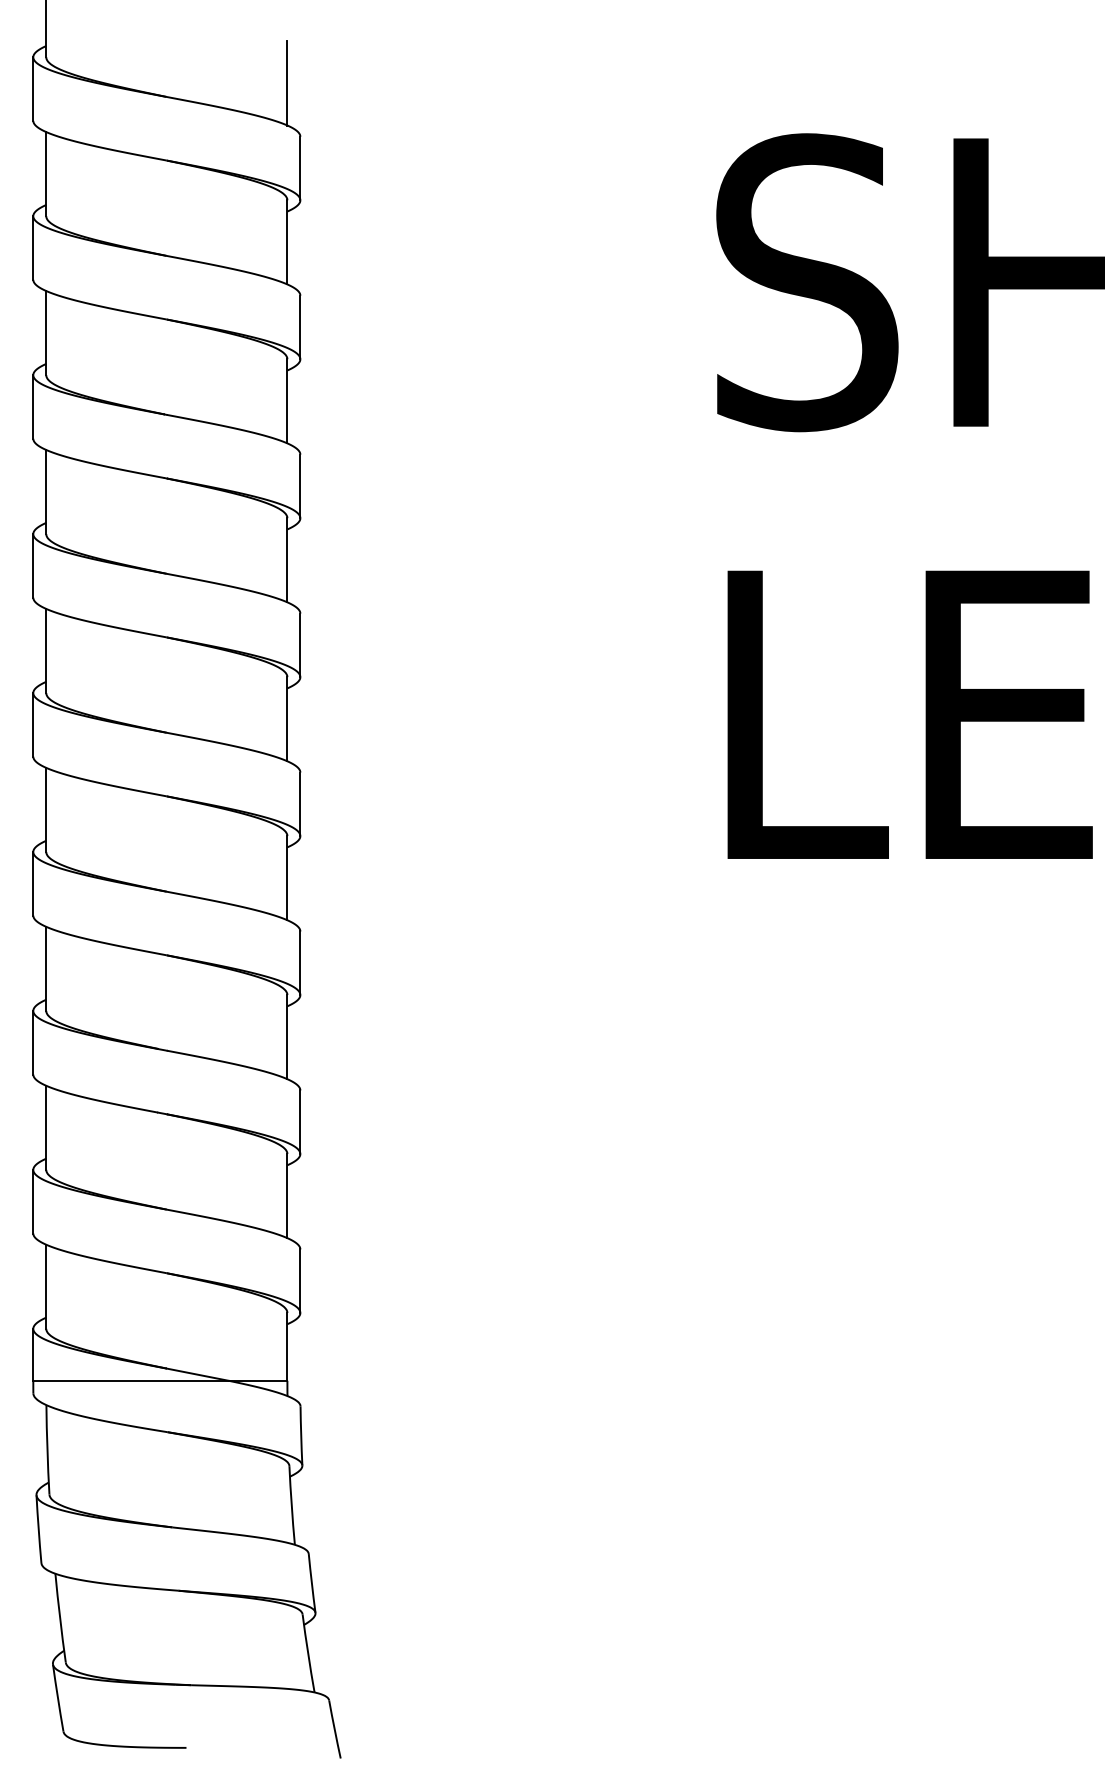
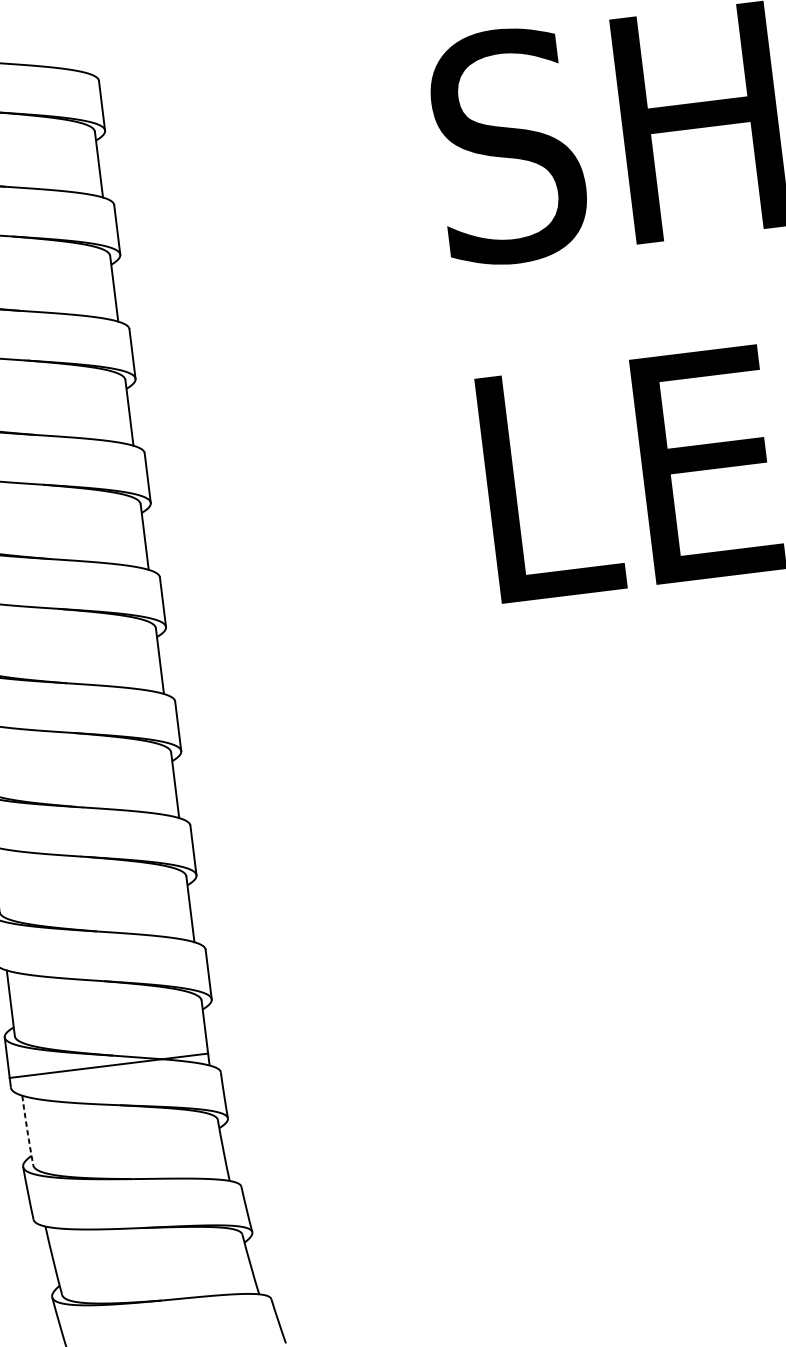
line: (287, 83) -> (83, 40), removed
arc: (47, 1449) -> (27, 1130), solid -> dashed

